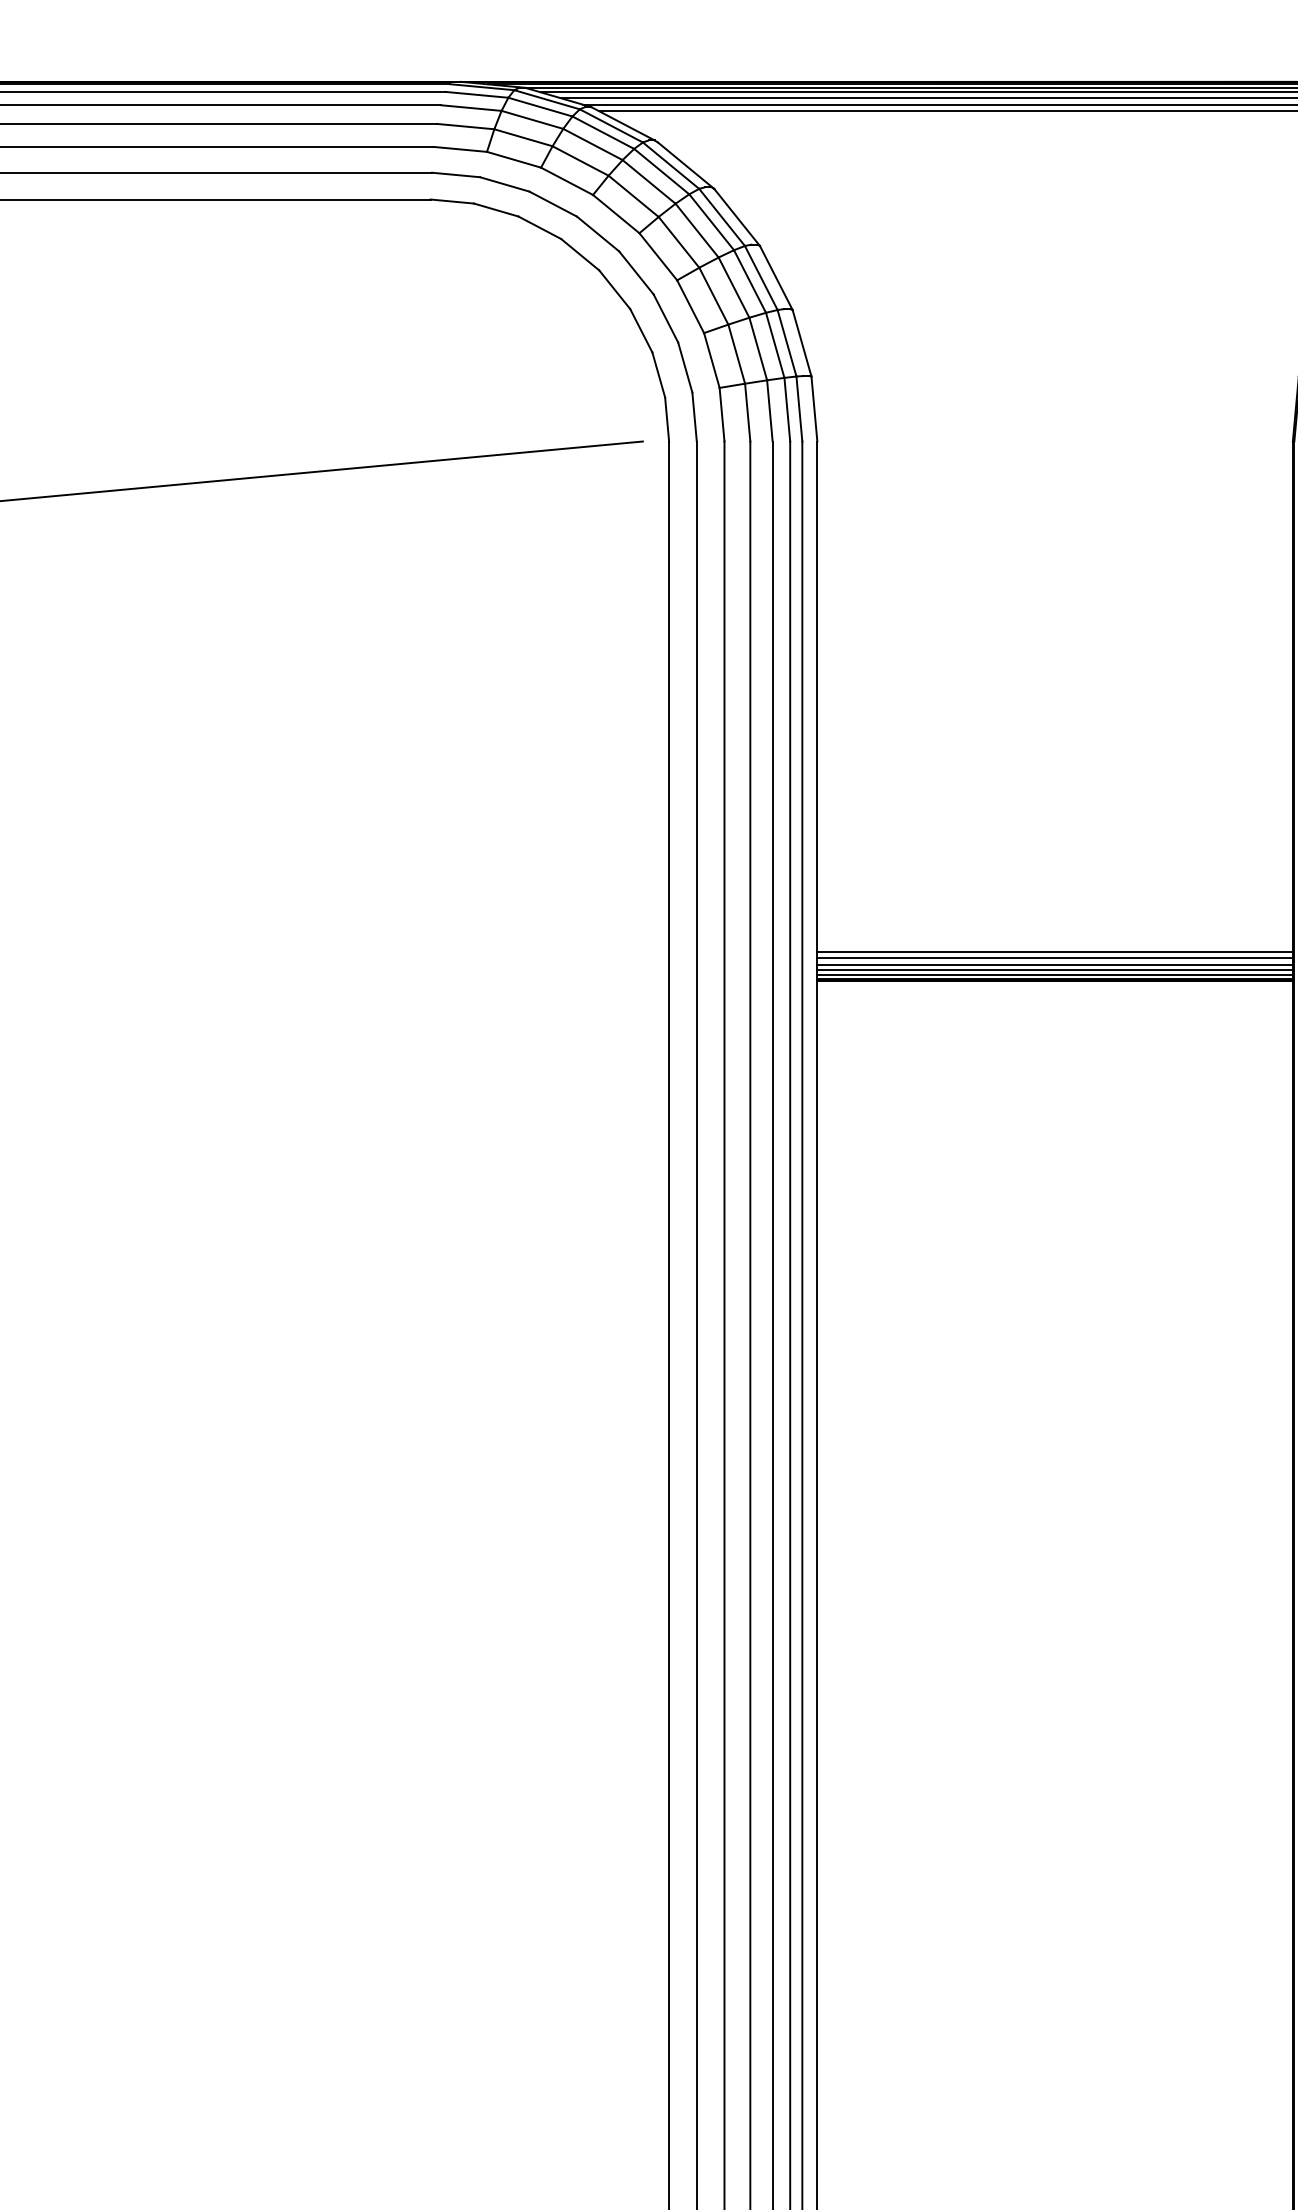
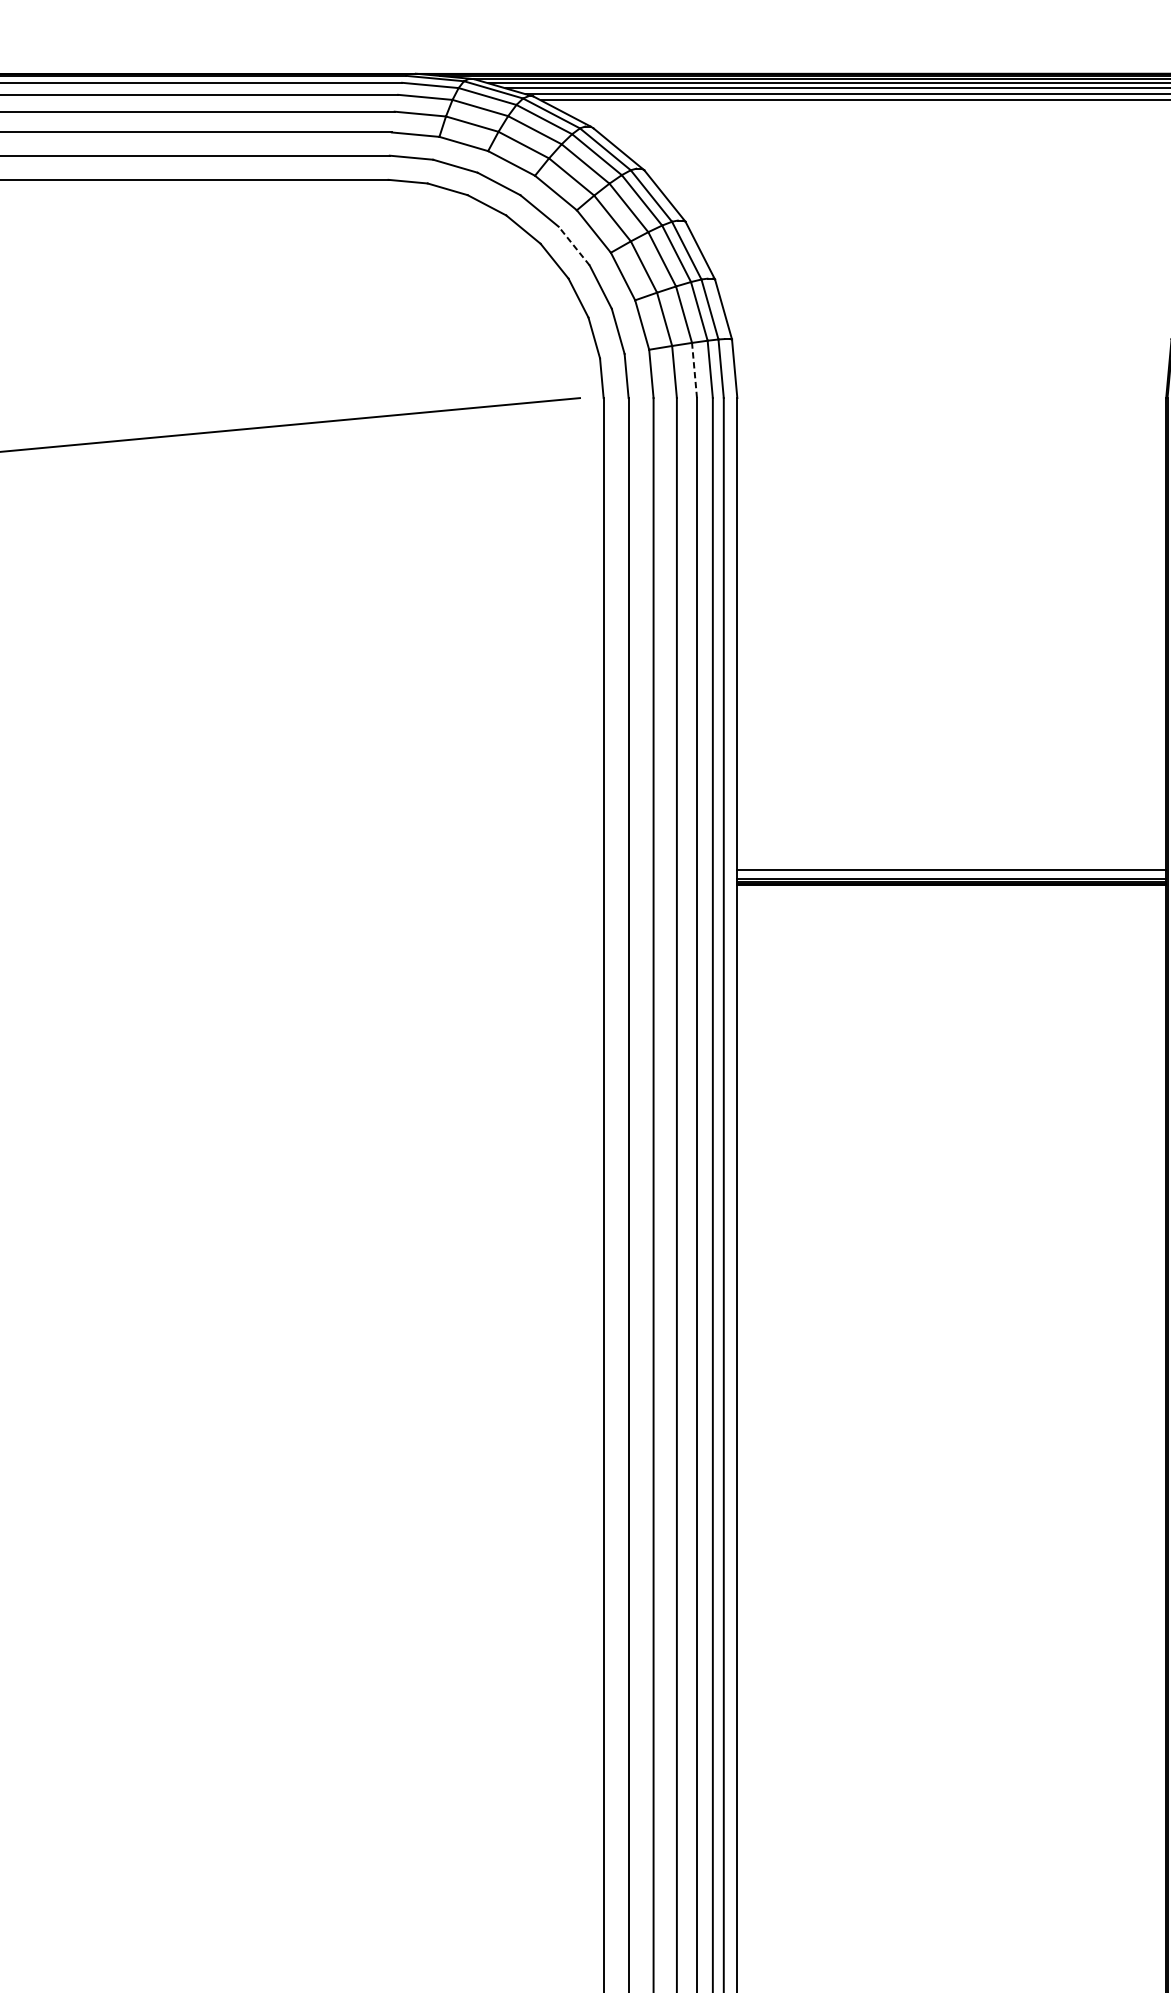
line: (636, 272) -> (574, 245), solid -> dashed
line: (769, 410) -> (694, 370), solid -> dashed
line: (1054, 951) -> (951, 858), removed
line: (1054, 958) -> (951, 864), removed
line: (1054, 970) -> (951, 875), removed

